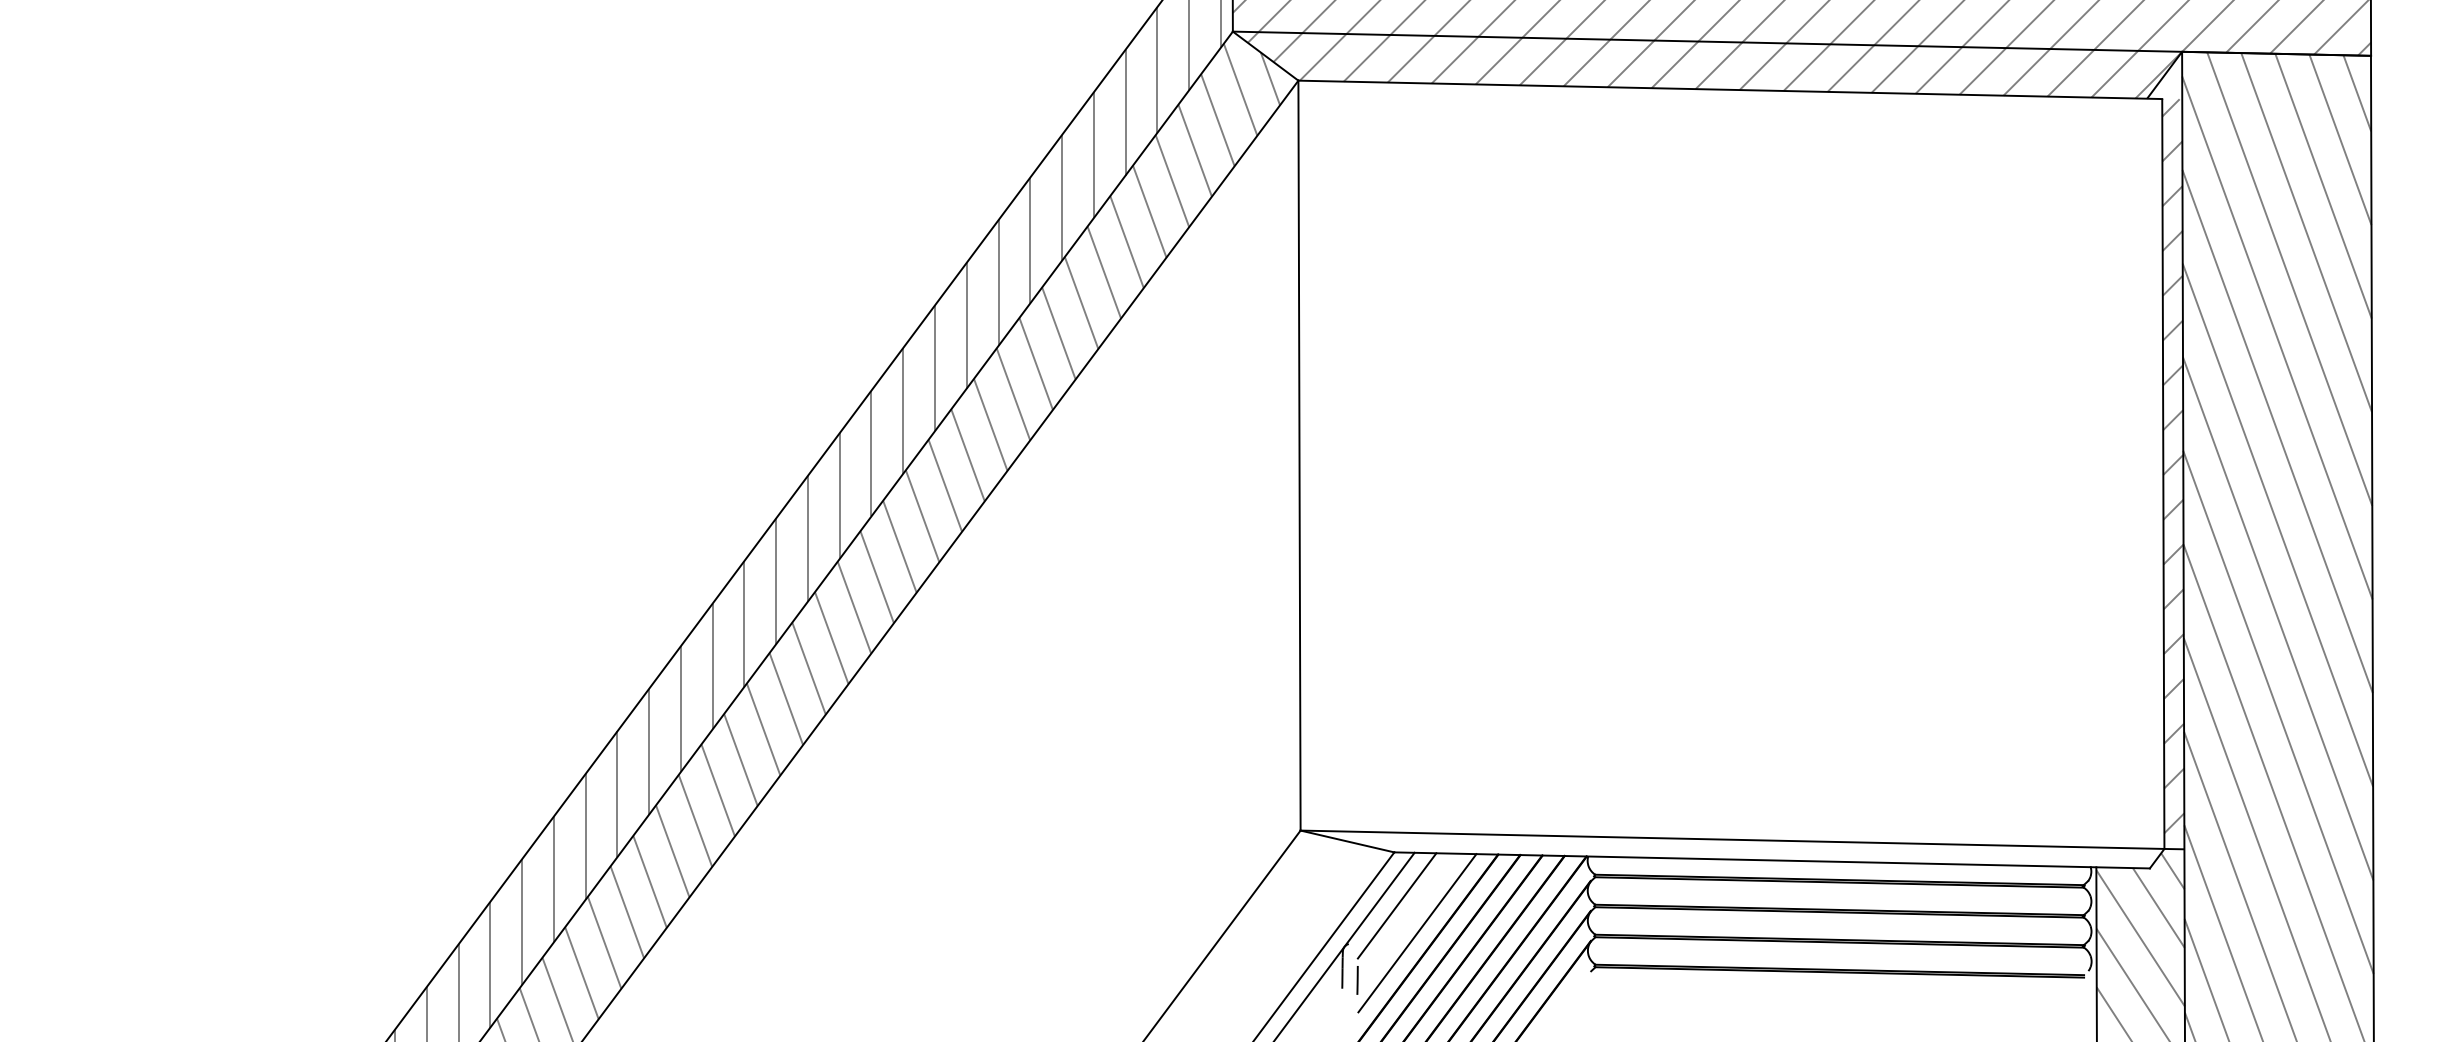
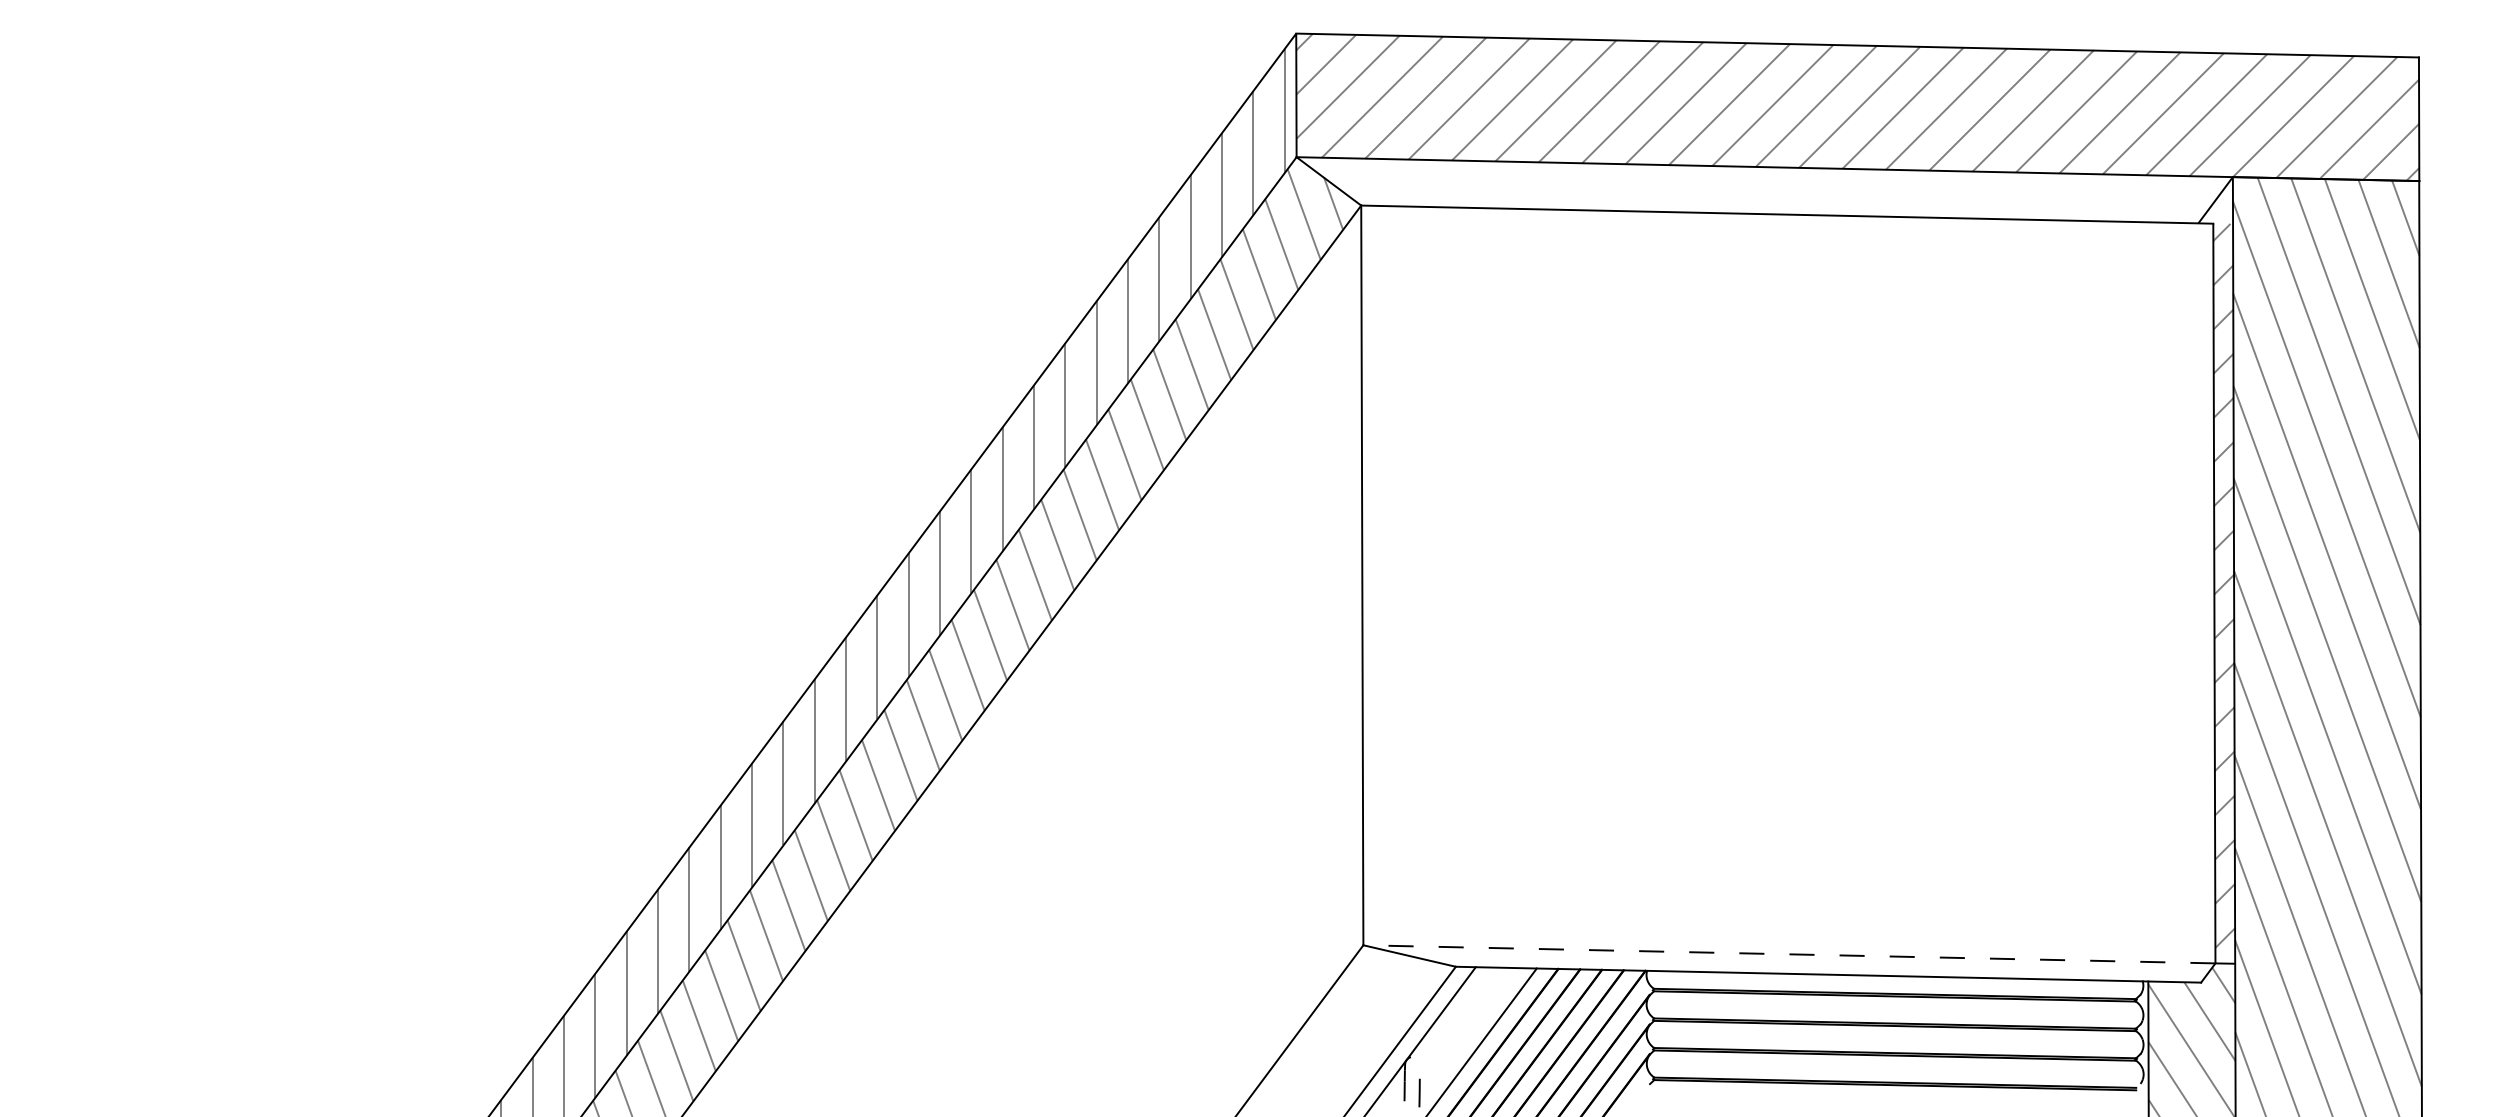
hatch: (1714, 65) -> (1771, 190), removed
line: (1731, 839) -> (1788, 954), solid -> dashed
line: (1397, 905) -> (1458, 1019), removed

